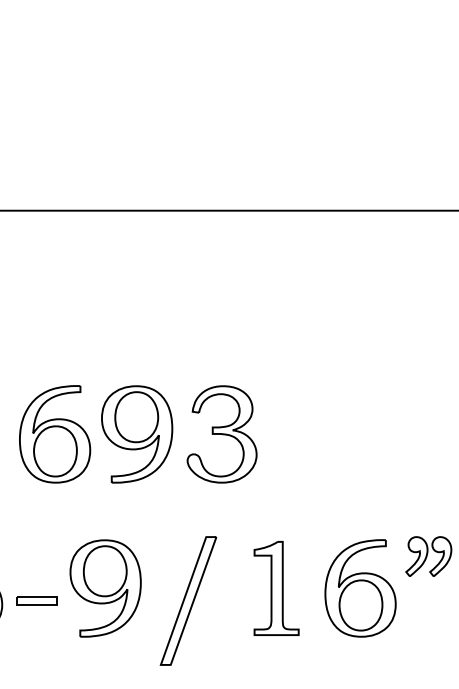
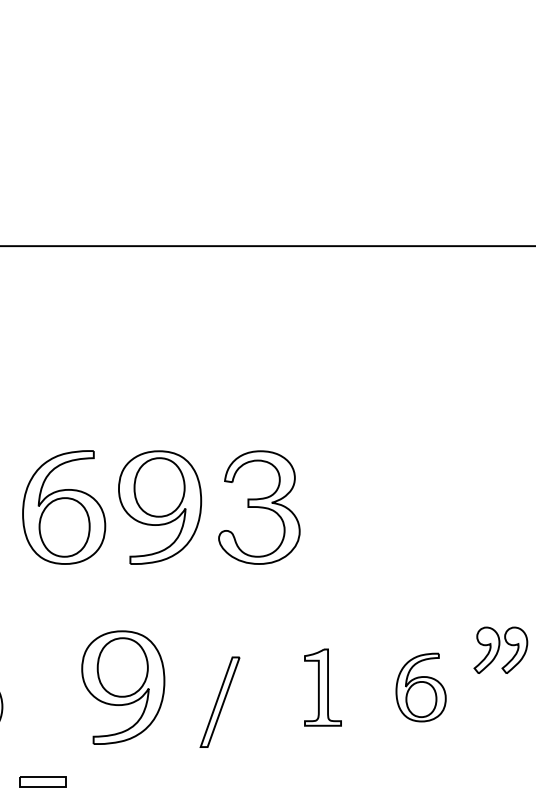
part: (276, 588) -> (322, 687), size x0.7
part: (360, 588) -> (421, 687), size x0.6
part: (36, 600) -> (42, 781), moved
part: (188, 600) -> (220, 701), size x0.6

